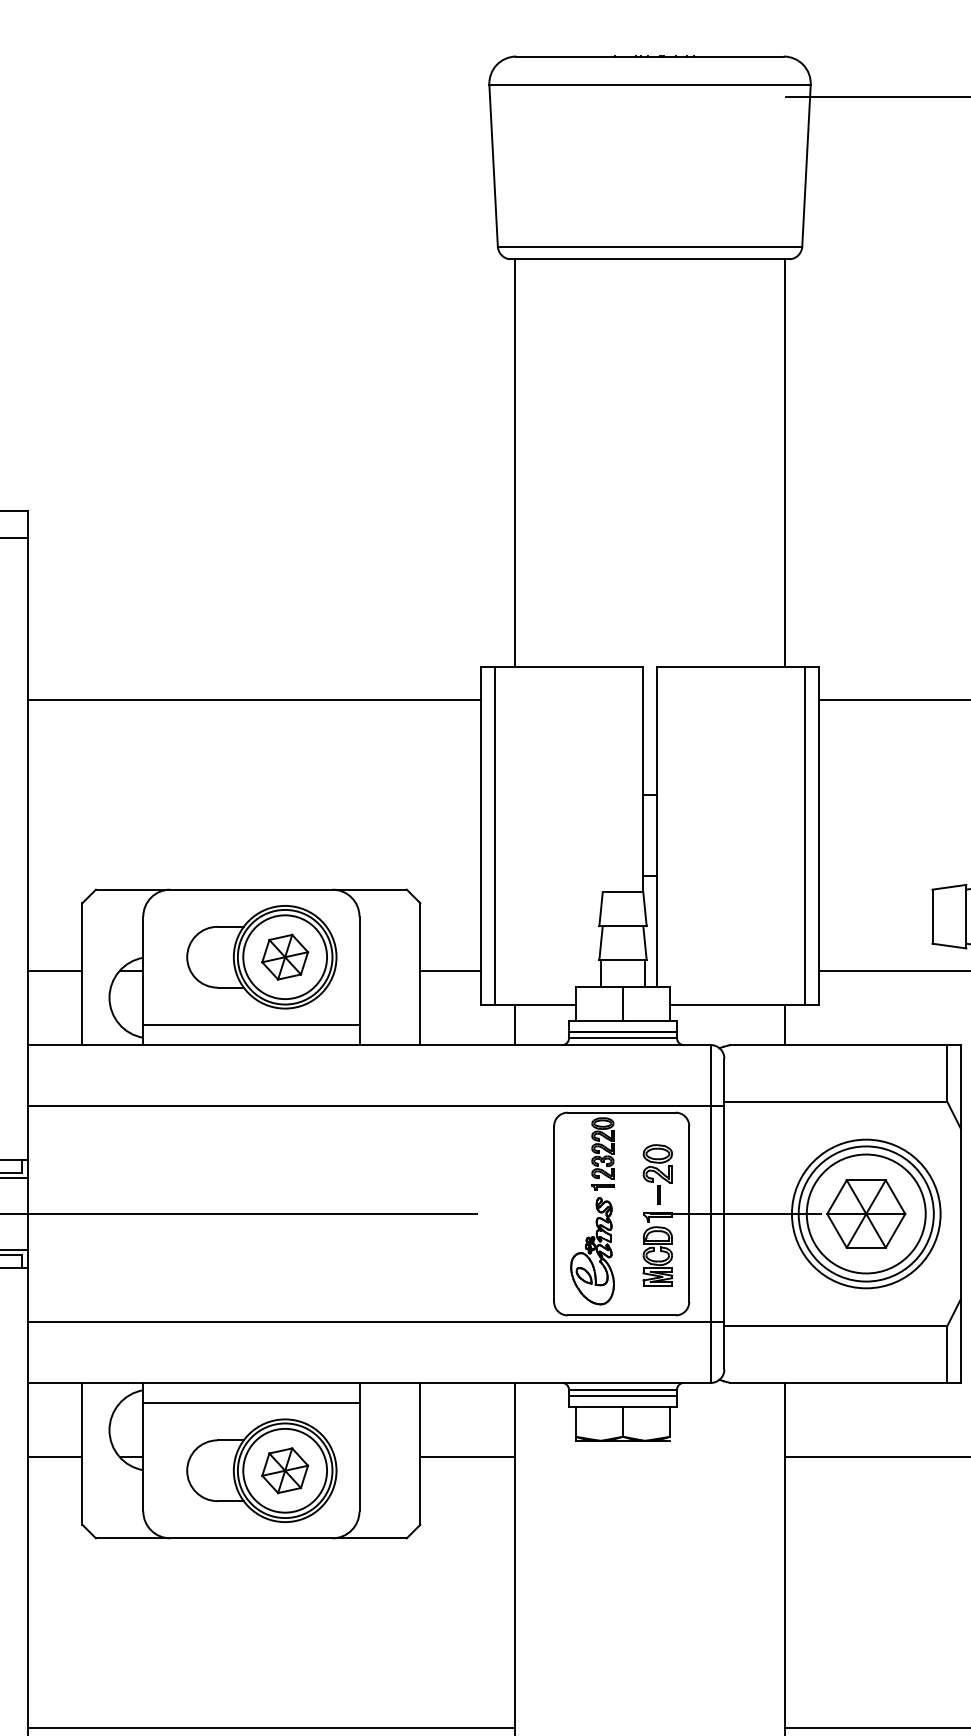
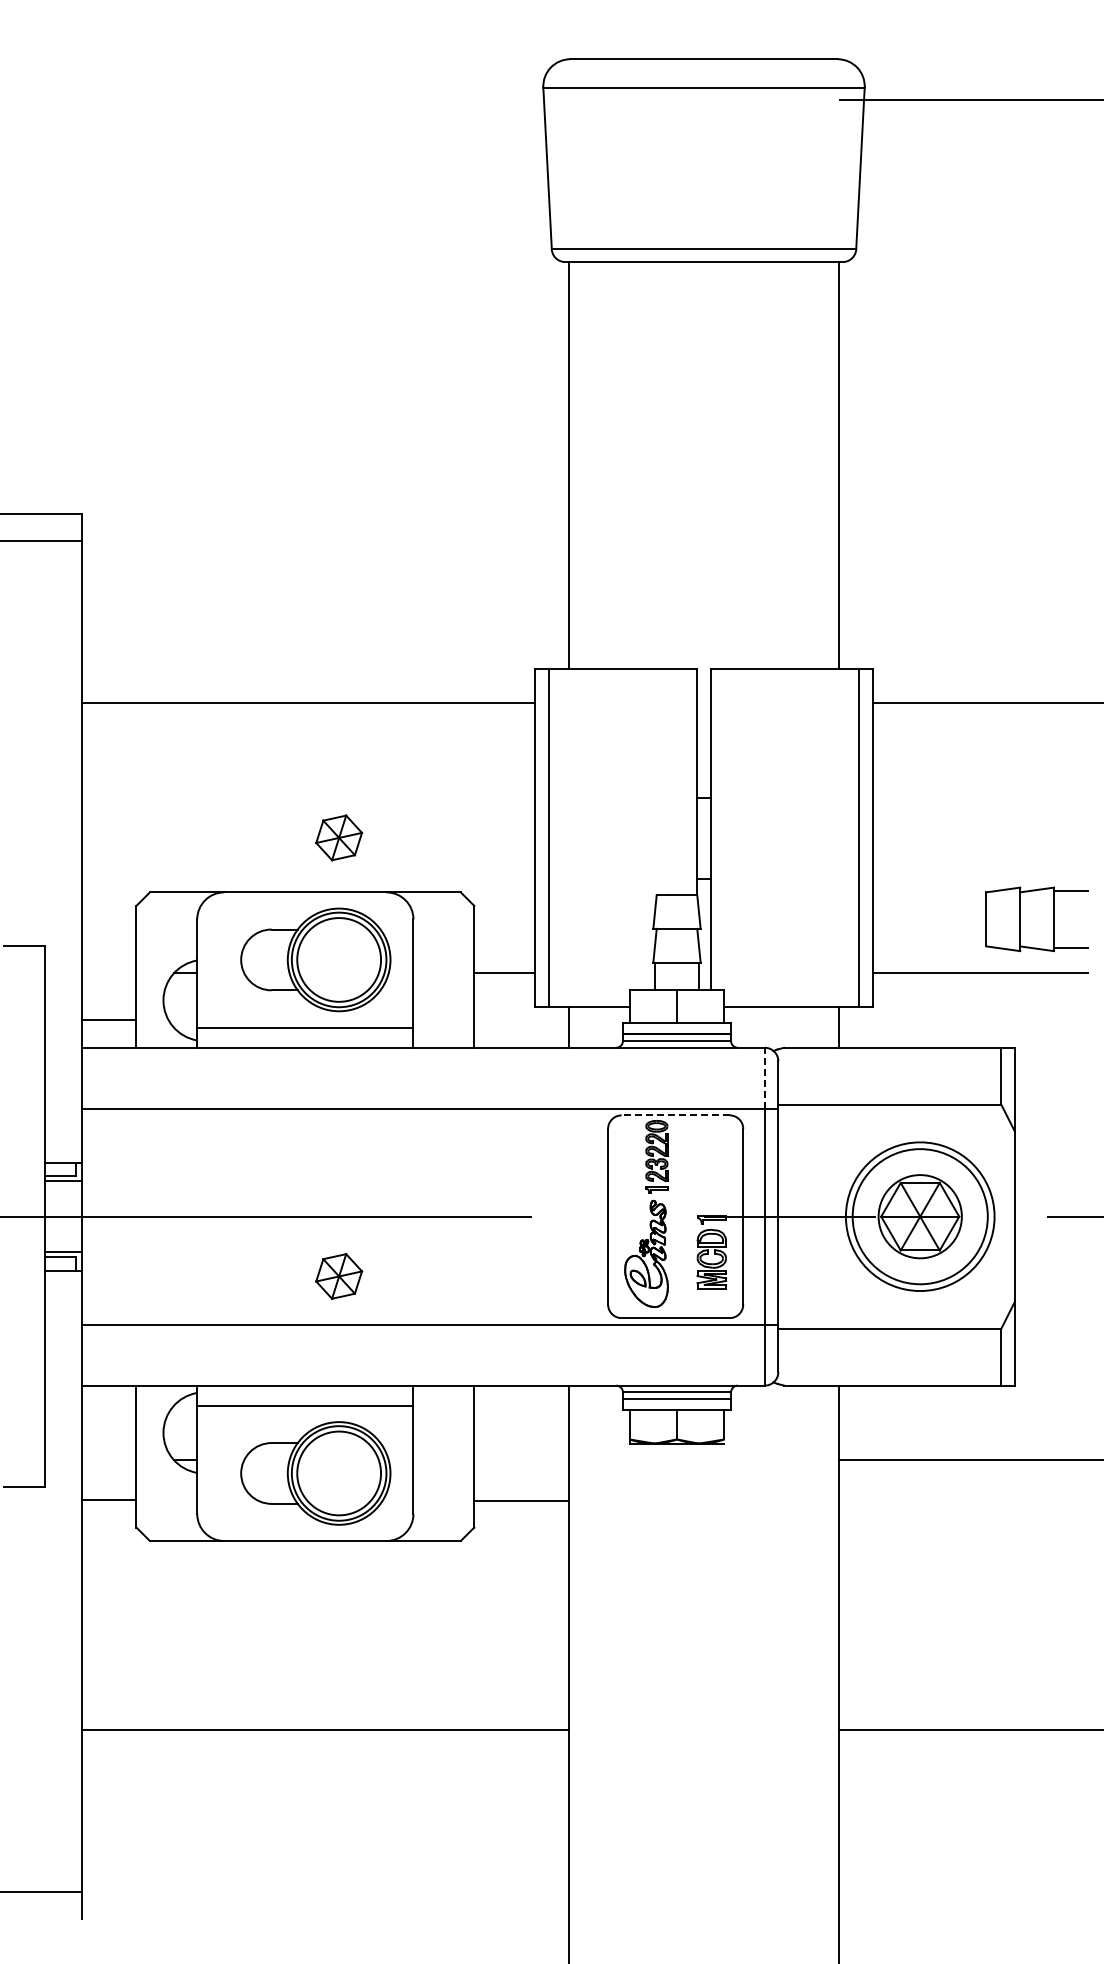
part: (285, 956) -> (339, 837), moved
line: (55, 970) -> (109, 1020), moved
line: (710, 1074) -> (764, 1077), solid -> dashed
line: (621, 1112) -> (675, 1115), solid -> dashed
part: (657, 1173) -> (711, 1176), removed
circle: (865, 1213) -> (919, 1216), size x0.7
line: (55, 1456) -> (109, 1499), moved
line: (467, 1456) -> (521, 1500), moved
part: (285, 1470) -> (339, 1276), moved

